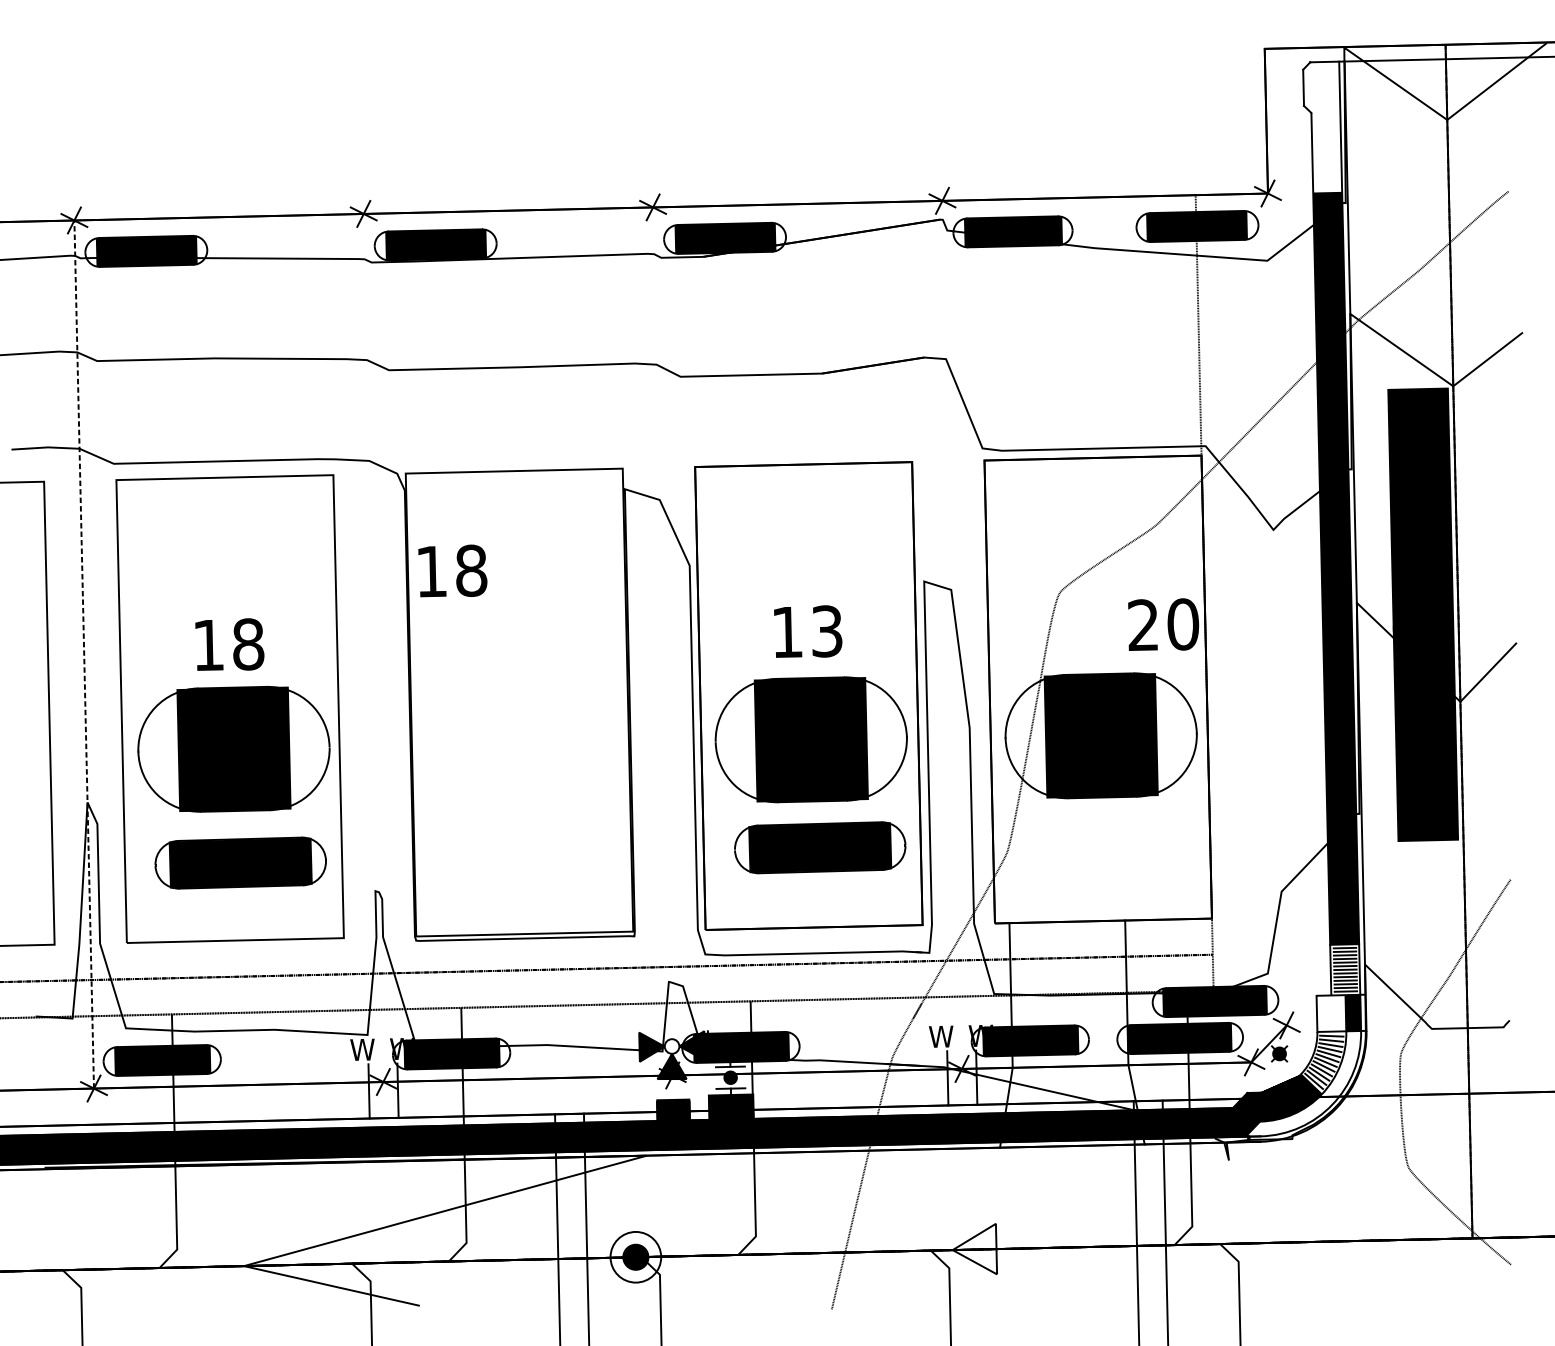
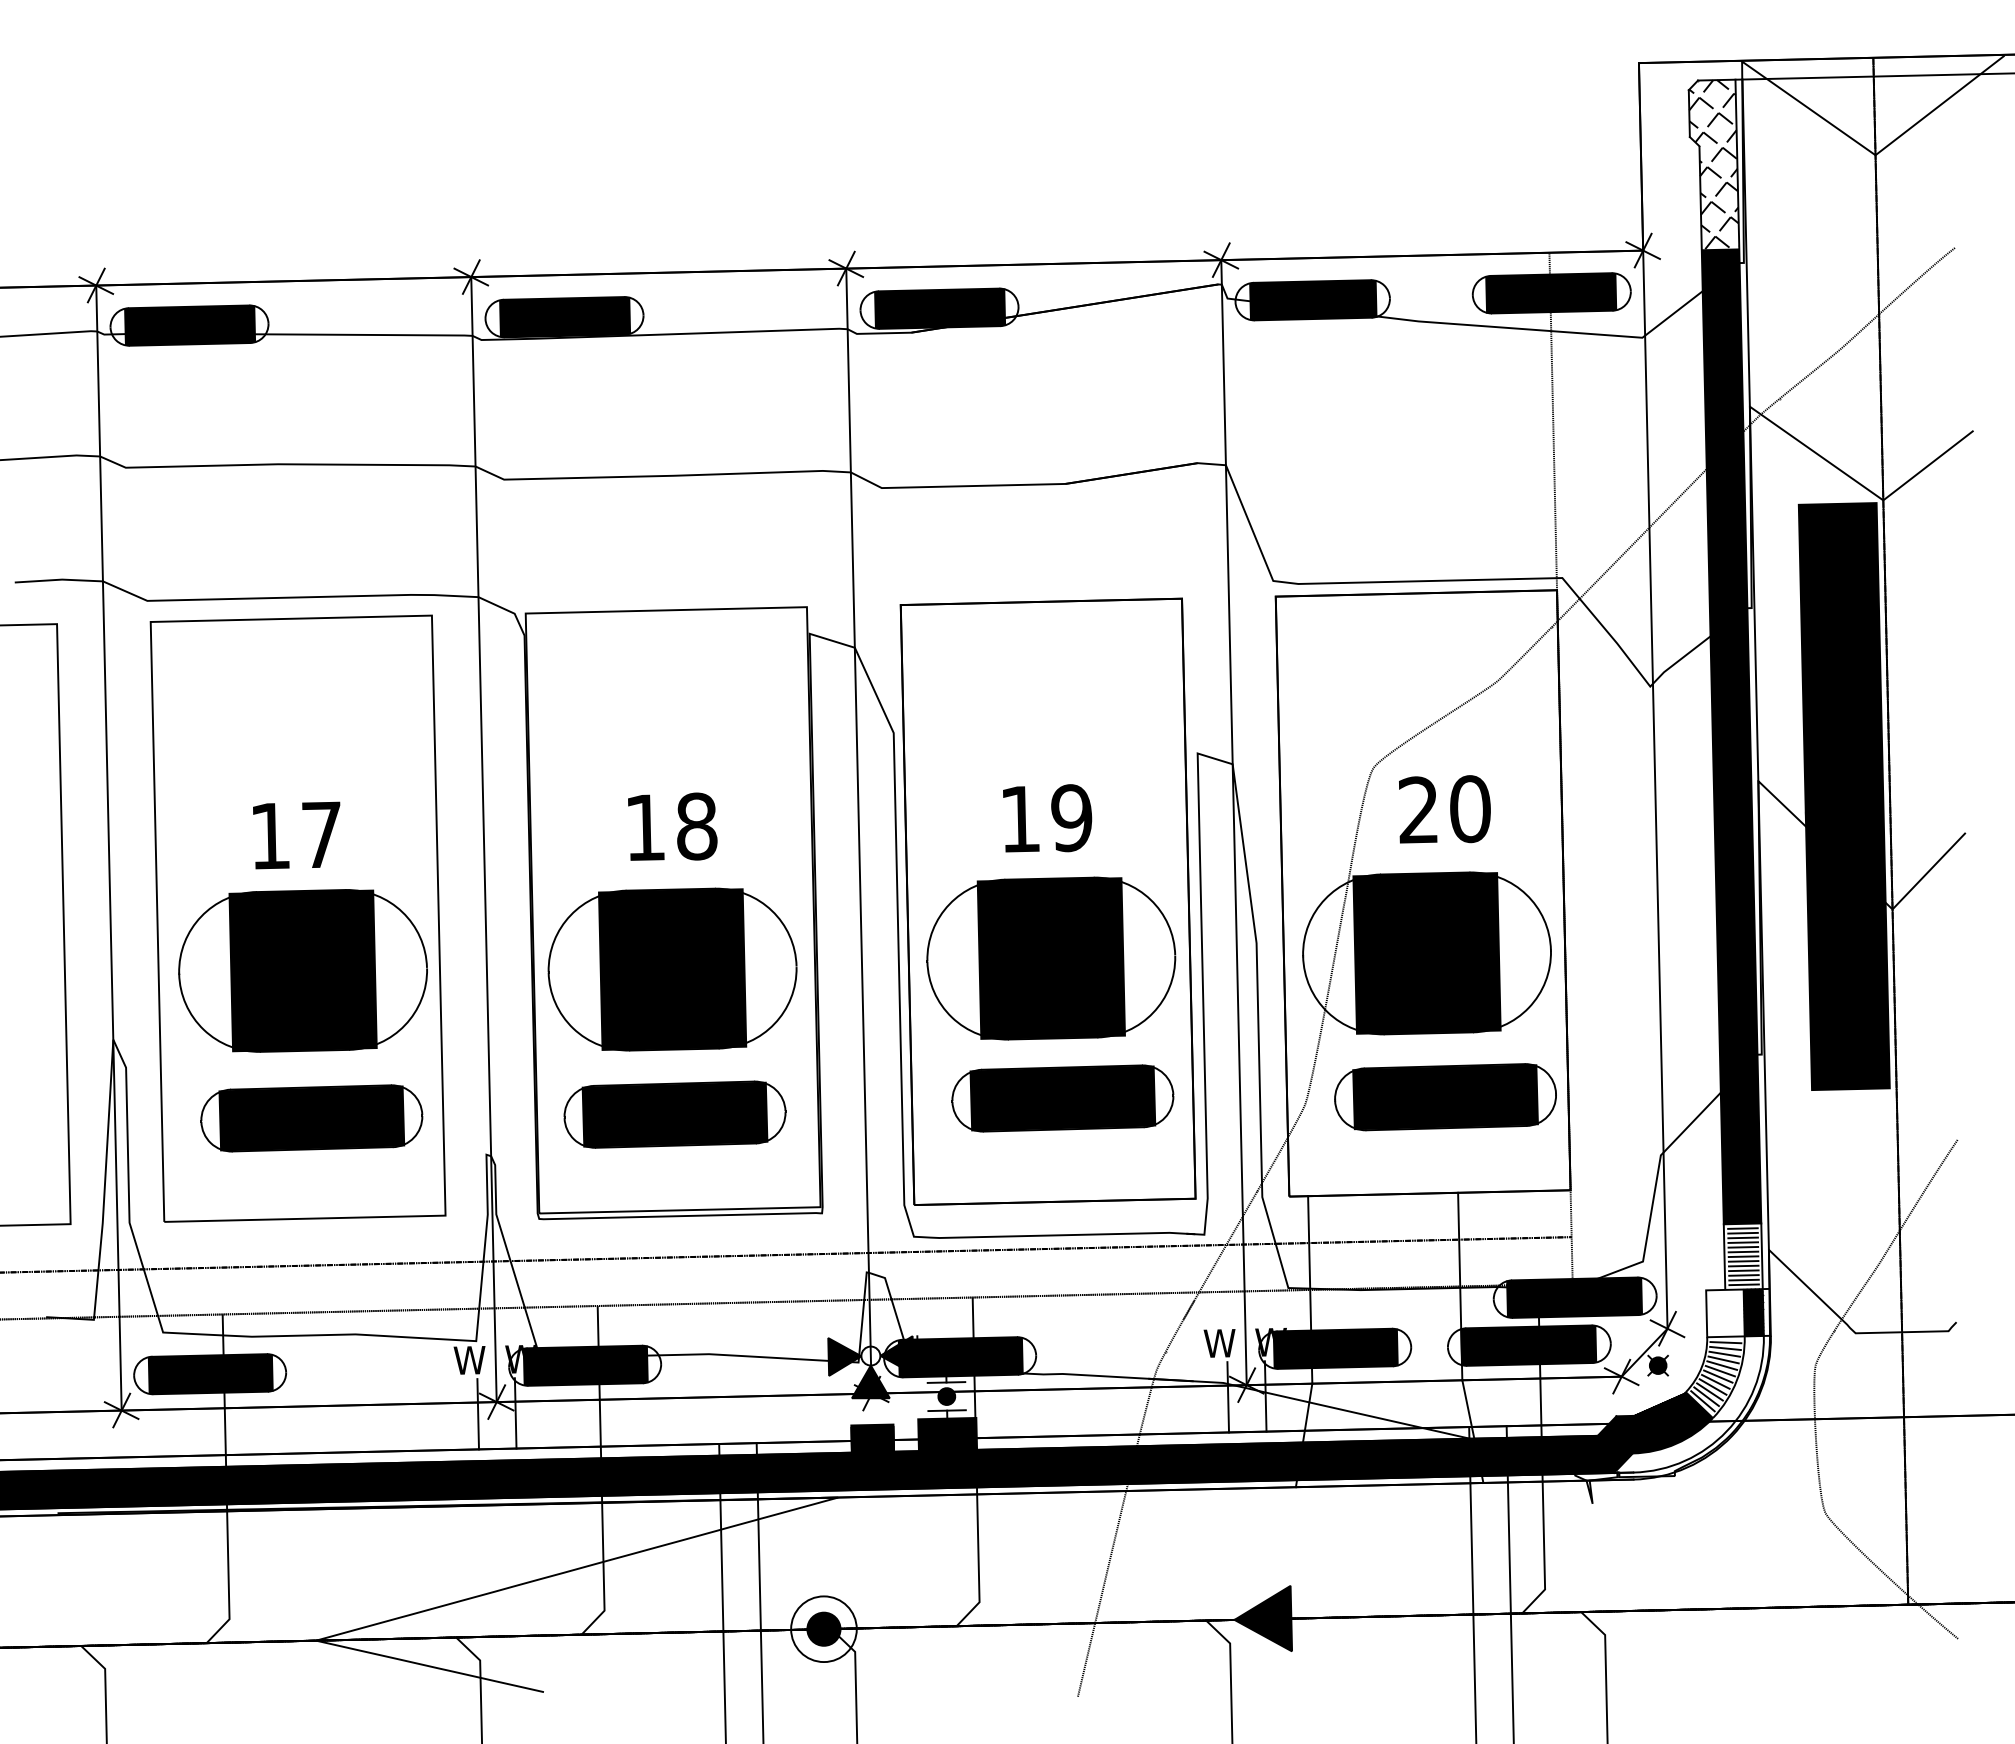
hatch: (1323, 127) -> (1714, 164), added
text: (452, 570) -> (672, 826), moved
line: (1277, 609) -> (1655, 789), added
text: (1163, 624) -> (1444, 809), moved
text: (826, 631) -> (1071, 818), 13 -> 19
line: (951, 634) -> (1233, 822), added
line: (662, 640) -> (858, 830), added
text: (248, 644) -> (322, 834), 18 -> 17
line: (373, 647) -> (483, 839), added
line: (83, 654) -> (108, 848), dashed -> solid
part: (519, 748) -> (672, 969), added
part: (1115, 846) -> (1445, 1097), added
part: (520, 860) -> (674, 1114), added
fill: (975, 1248) -> (1263, 1618), added

